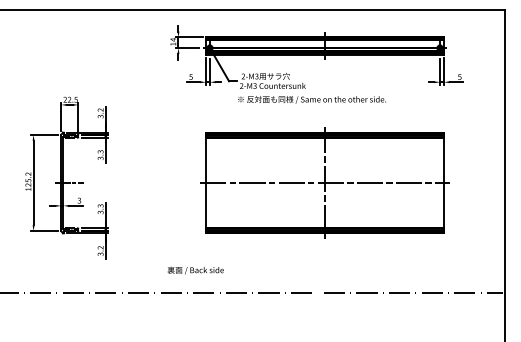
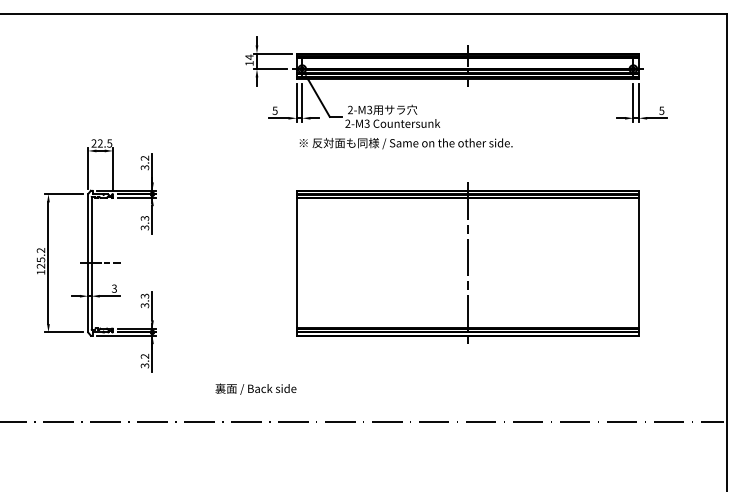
text: (311, 99) -> (405, 143), moved
line: (324, 183) -> (467, 263), removed
text: (195, 270) -> (255, 389), moved

